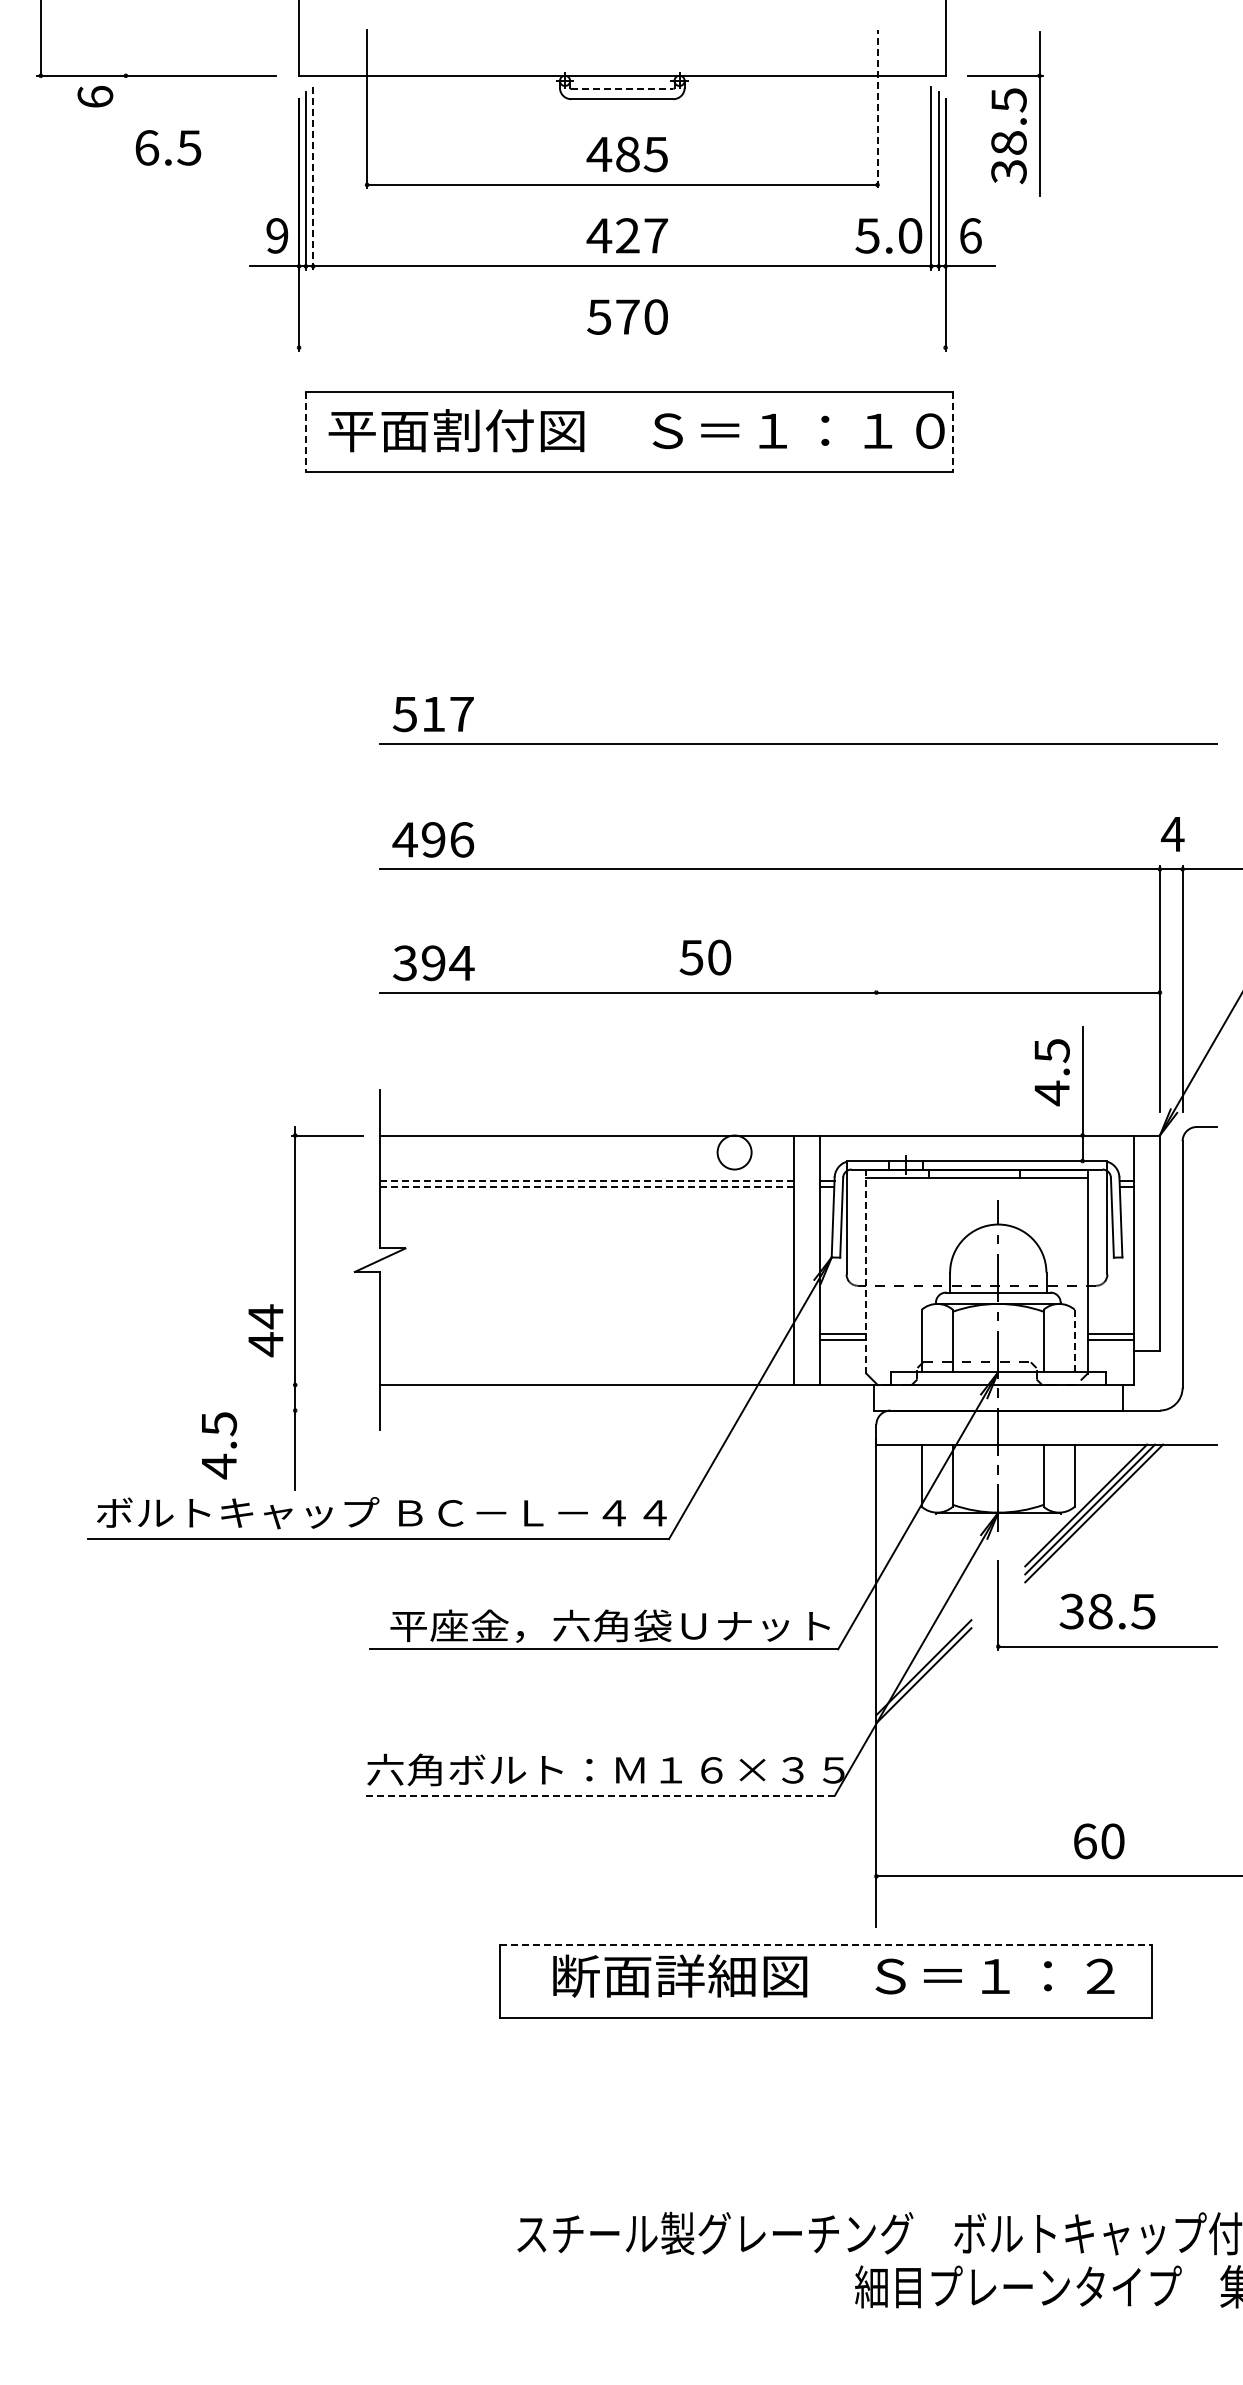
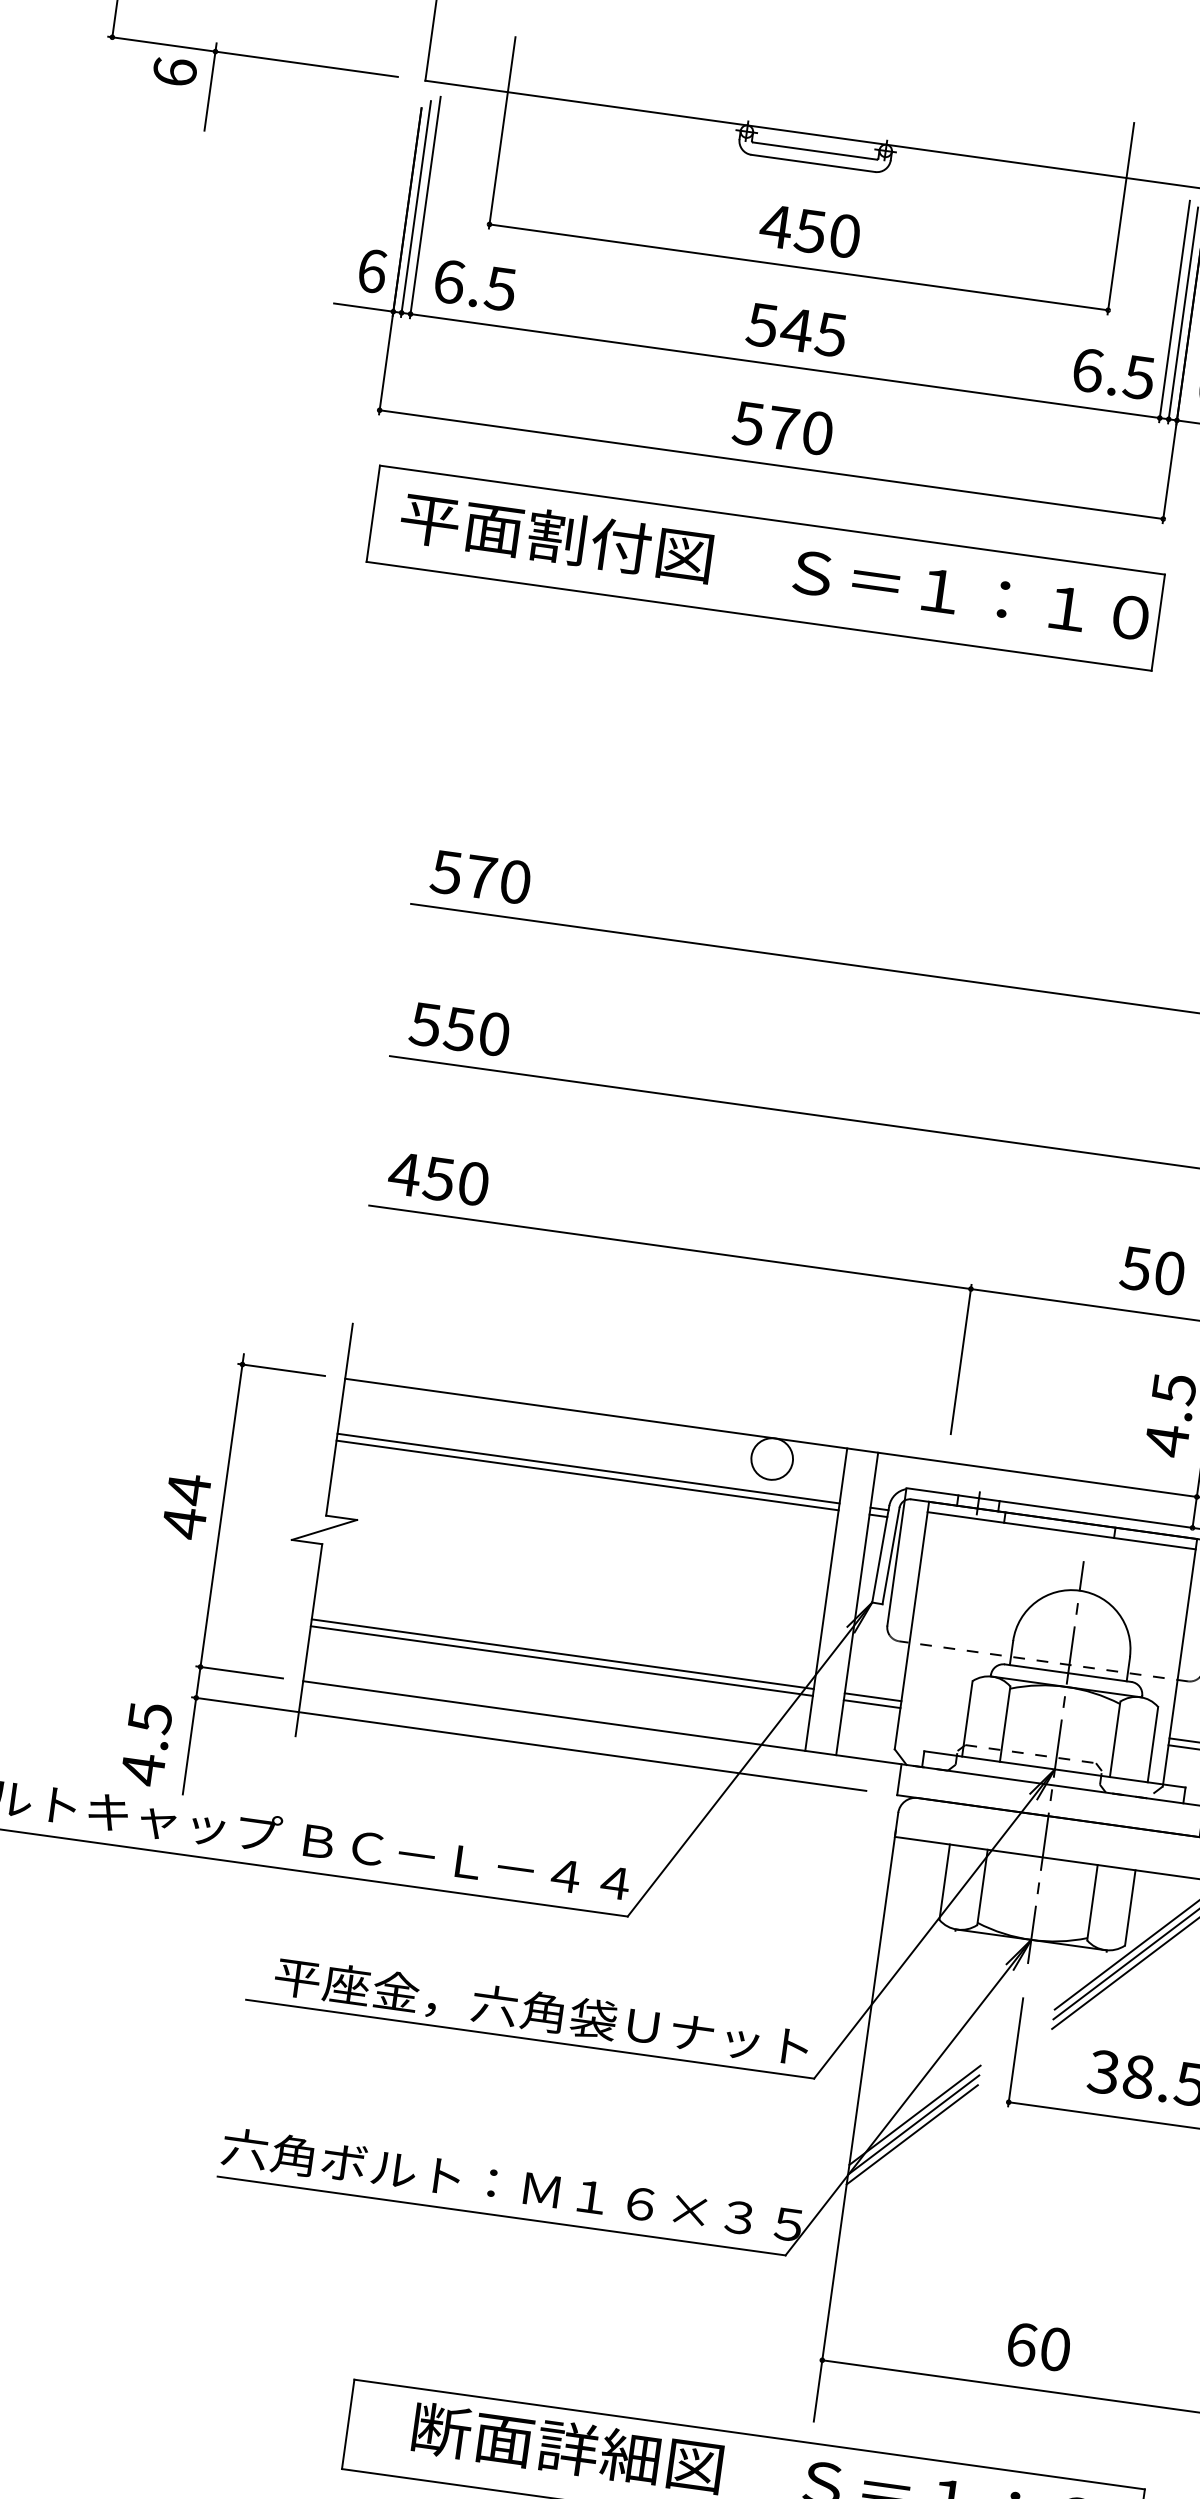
line: (622, 88) -> (815, 150), dashed -> solid
line: (125, 105) -> (210, 87), added
line: (877, 109) -> (1120, 218), dashed -> solid
text: (168, 147) -> (475, 284), moved
text: (641, 154) -> (827, 233), 485 -> 450
line: (313, 177) -> (425, 206), dashed -> solid
text: (277, 235) -> (372, 270), 9 -> 6
text: (627, 235) -> (796, 329), 427 -> 545
text: (888, 235) -> (1112, 373), 5.0 -> 6.5
line: (622, 347) -> (771, 464), added
line: (305, 432) -> (373, 514), dashed -> solid
line: (953, 432) -> (1158, 623), dashed -> solid
text: (447, 714) -> (497, 879), 517 -> 570
text: (433, 839) -> (459, 1028), 496 -> 550
text: (705, 957) -> (1152, 1270), moved
text: (433, 963) -> (439, 1179), 394 -> 450
line: (876, 1050) -> (961, 1359), added
line: (586, 1180) -> (587, 1468), dashed -> solid
line: (586, 1186) -> (586, 1475), dashed -> solid
line: (866, 1271) -> (912, 1625), dashed -> solid
text: (265, 1330) -> (186, 1506), moved
line: (586, 1334) -> (562, 1654), added
line: (586, 1339) -> (561, 1660), added
line: (1074, 1340) -> (1152, 1744), dashed -> solid
line: (327, 1385) -> (239, 1672), added
line: (569, 1410) -> (528, 1743), added
text: (219, 1445) -> (146, 1744), moved
line: (923, 1683) -> (911, 2134), added
line: (601, 1795) -> (502, 2216), dashed -> solid
text: (1099, 1841) -> (1039, 2347), moved
line: (826, 1944) -> (750, 2434), dashed -> solid

